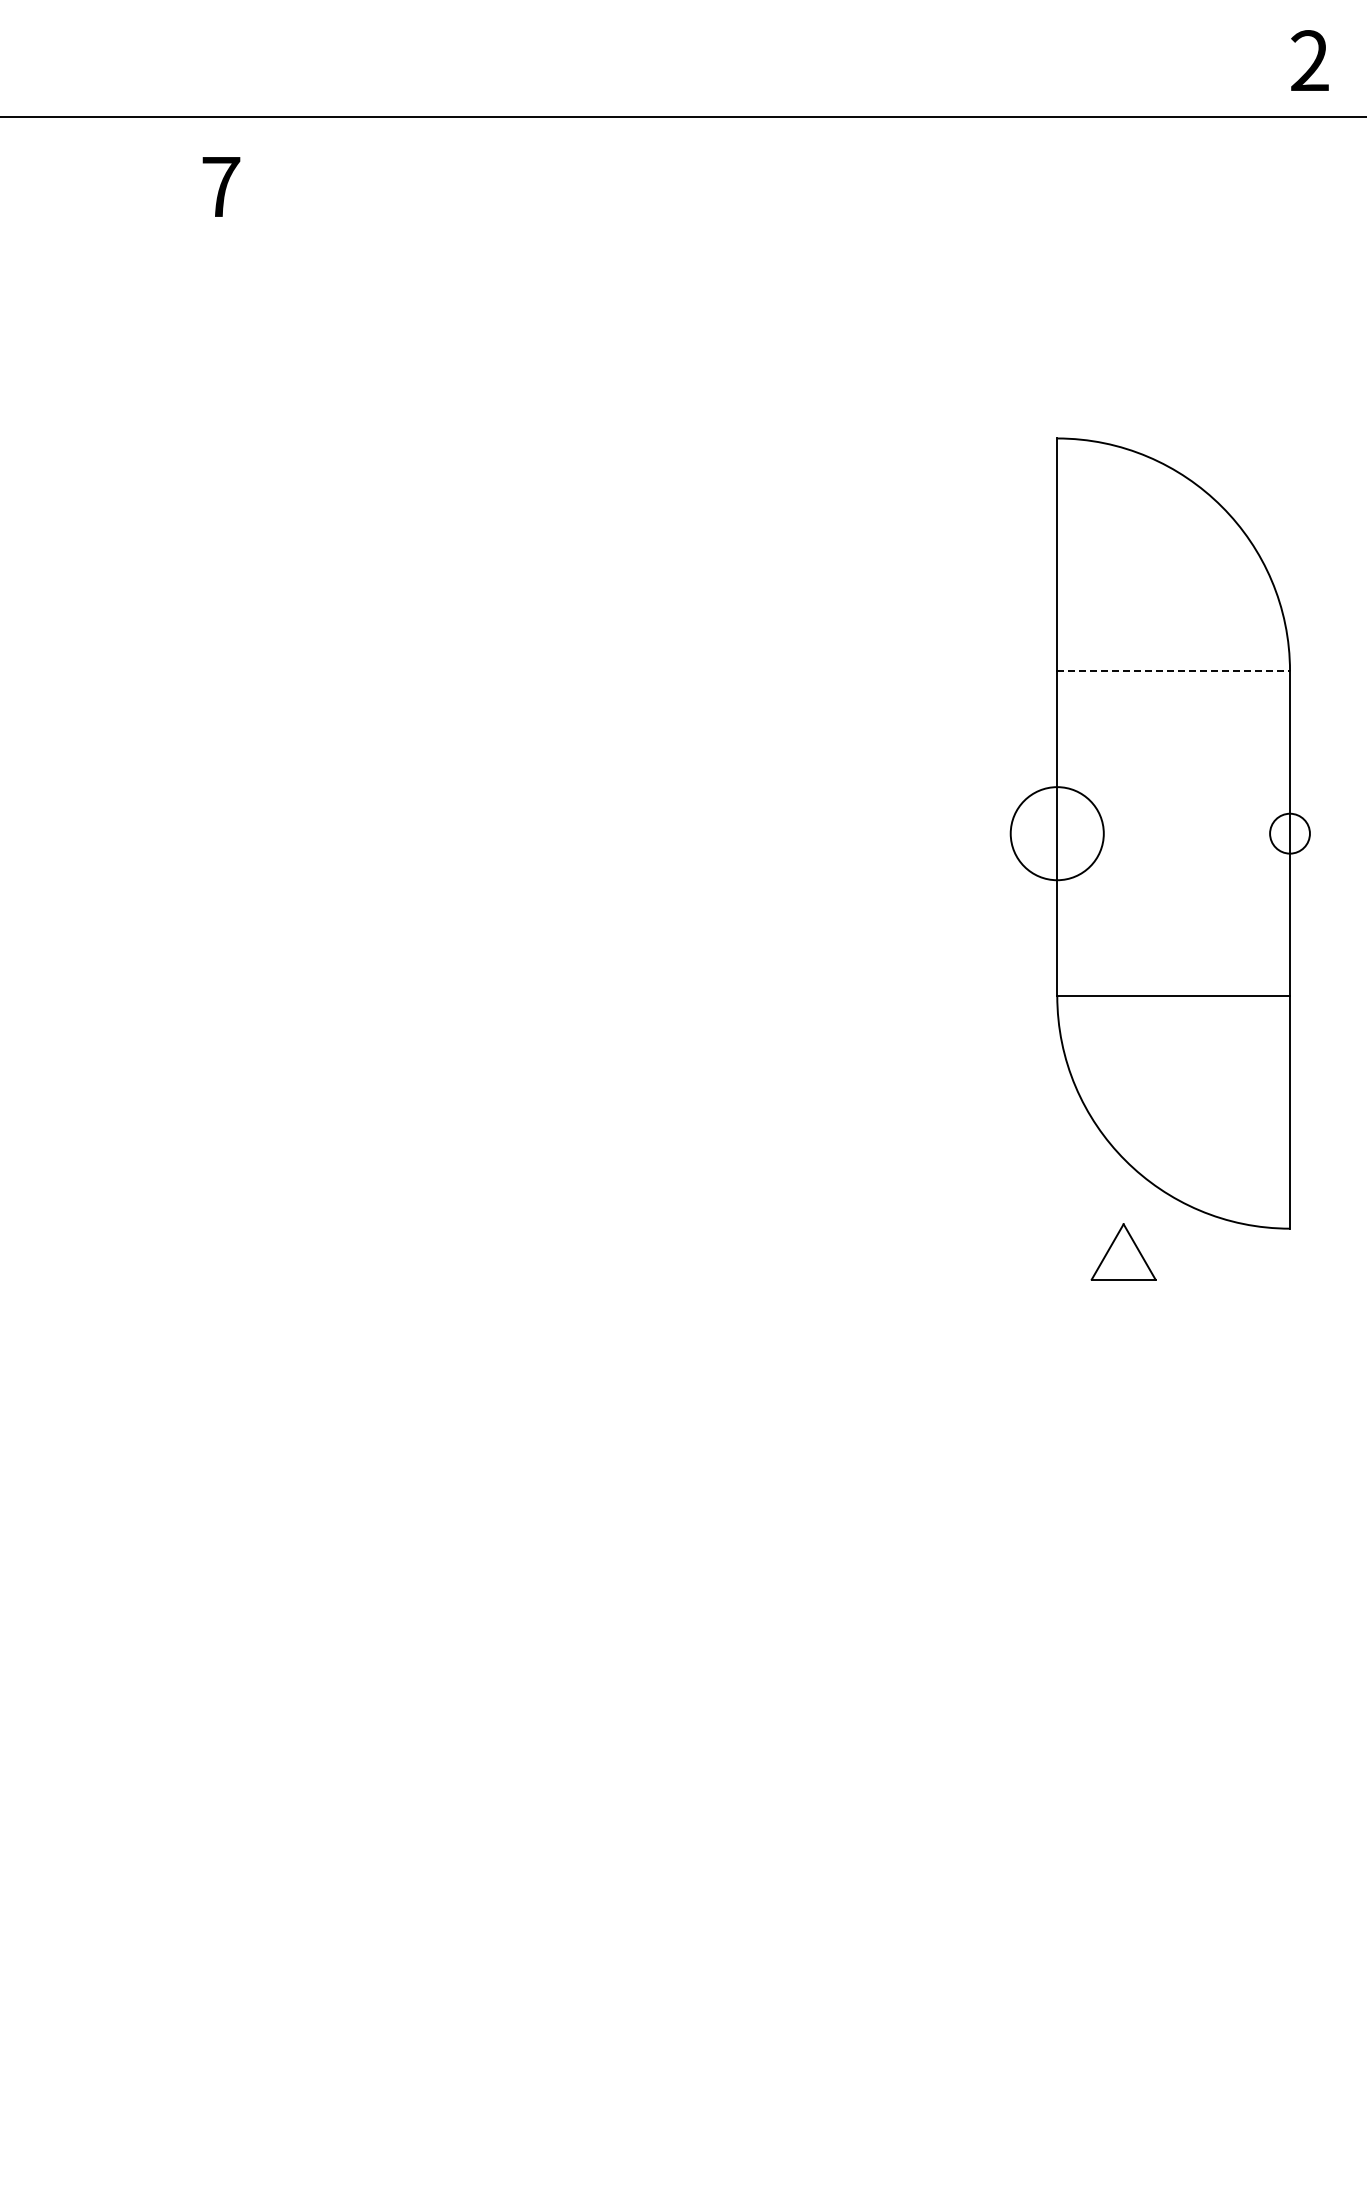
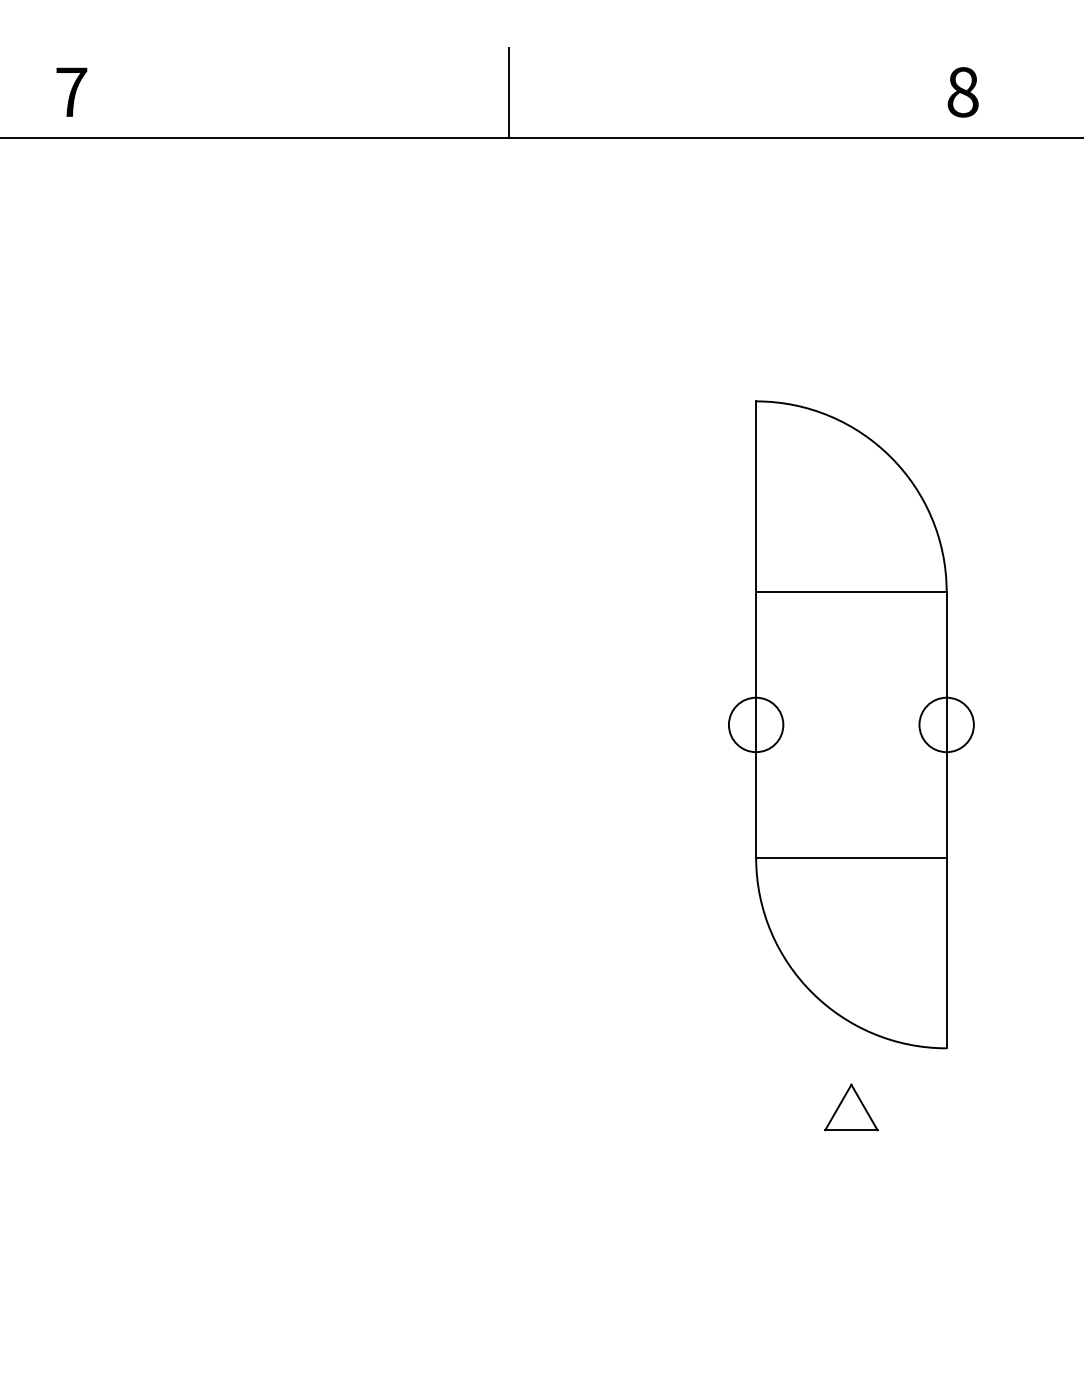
text: (1310, 60) -> (963, 91), 2 -> 8
line: (755, 61) -> (509, 92), added
text: (221, 186) -> (71, 91), moved
line: (1174, 671) -> (852, 592), dashed -> solid
circle: (1057, 833) -> (756, 724), size x0.71
circle: (1289, 833) -> (946, 724), size x1.67
part: (1123, 1251) -> (851, 1107), moved

